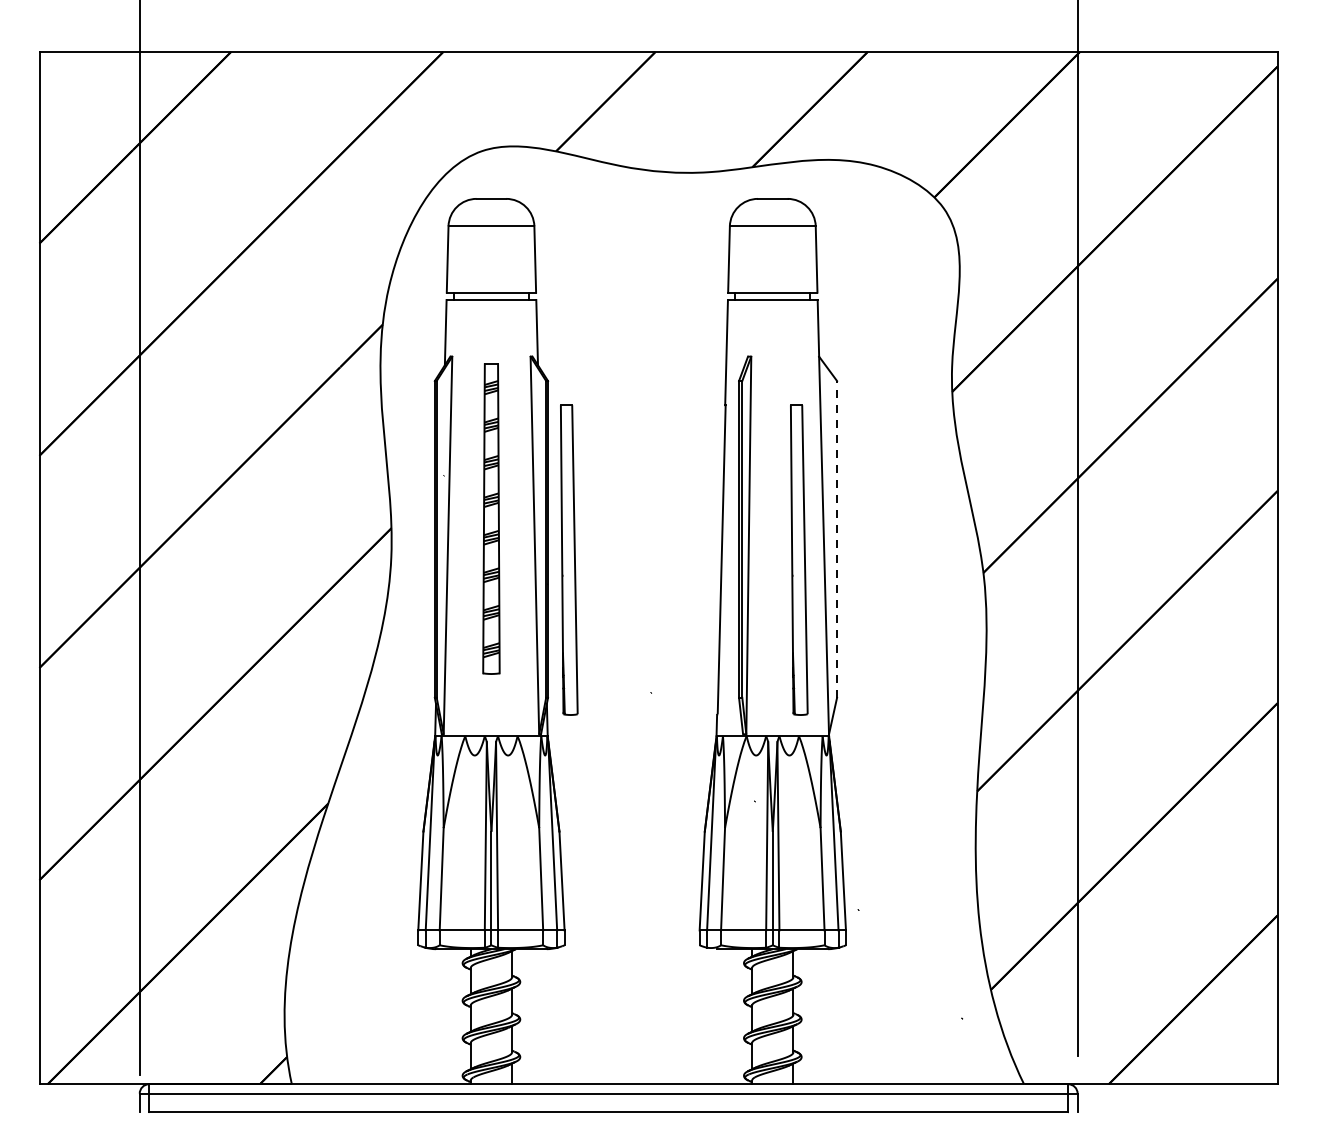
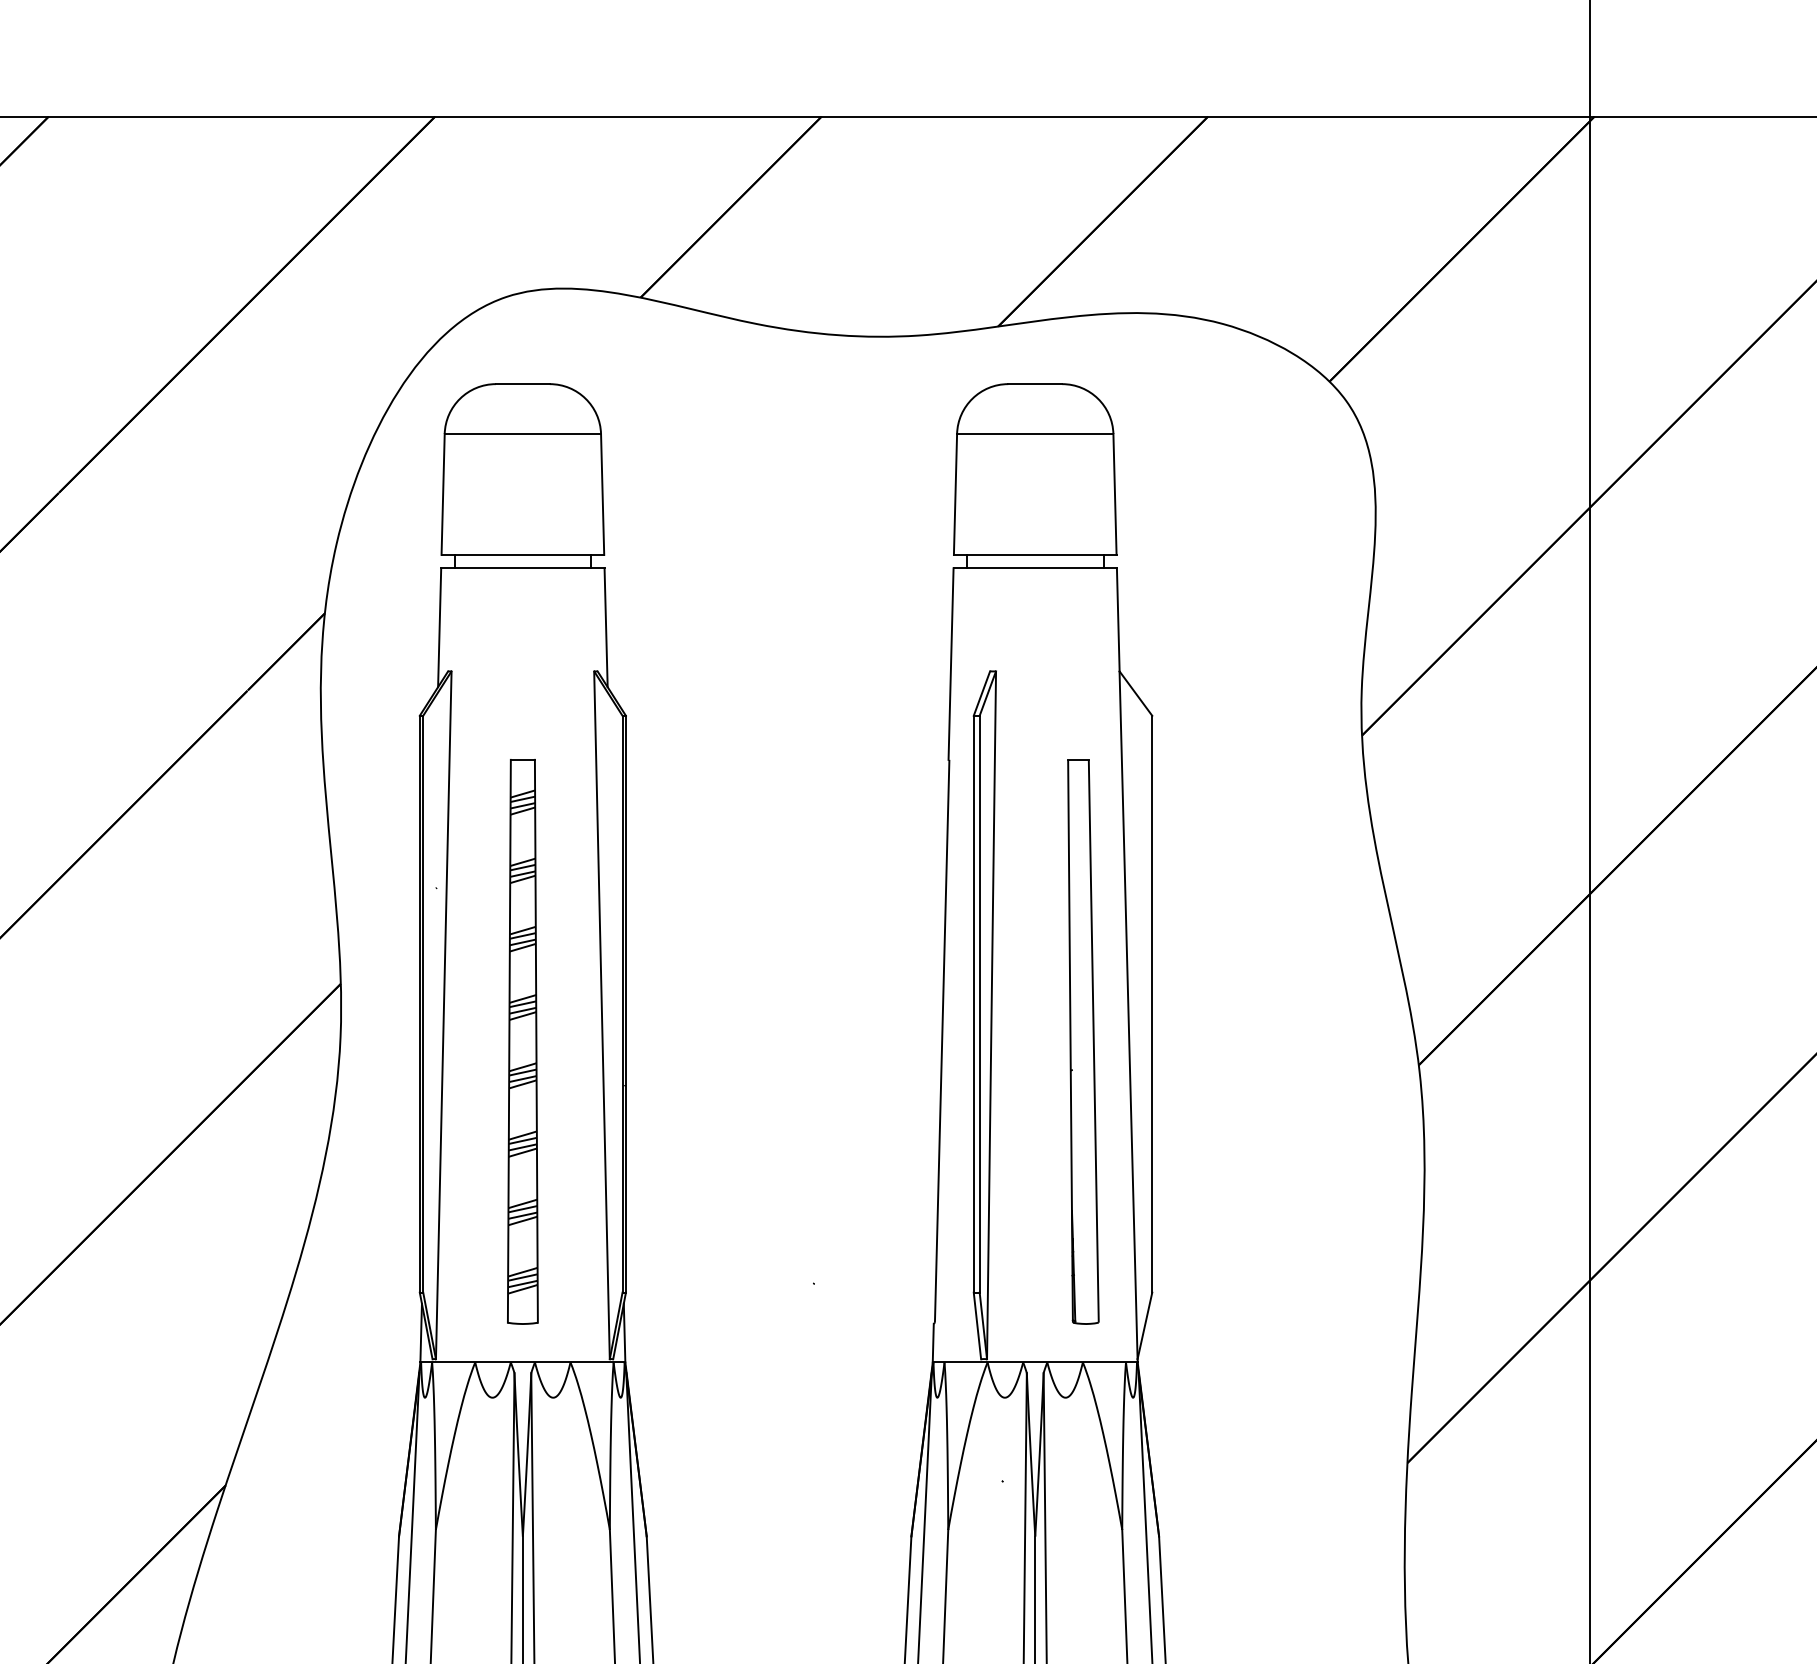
part: (491, 518) -> (522, 1040), moved
line: (837, 538) -> (1153, 1002), dashed -> solid
part: (569, 559) -> (665, 1040), removed

